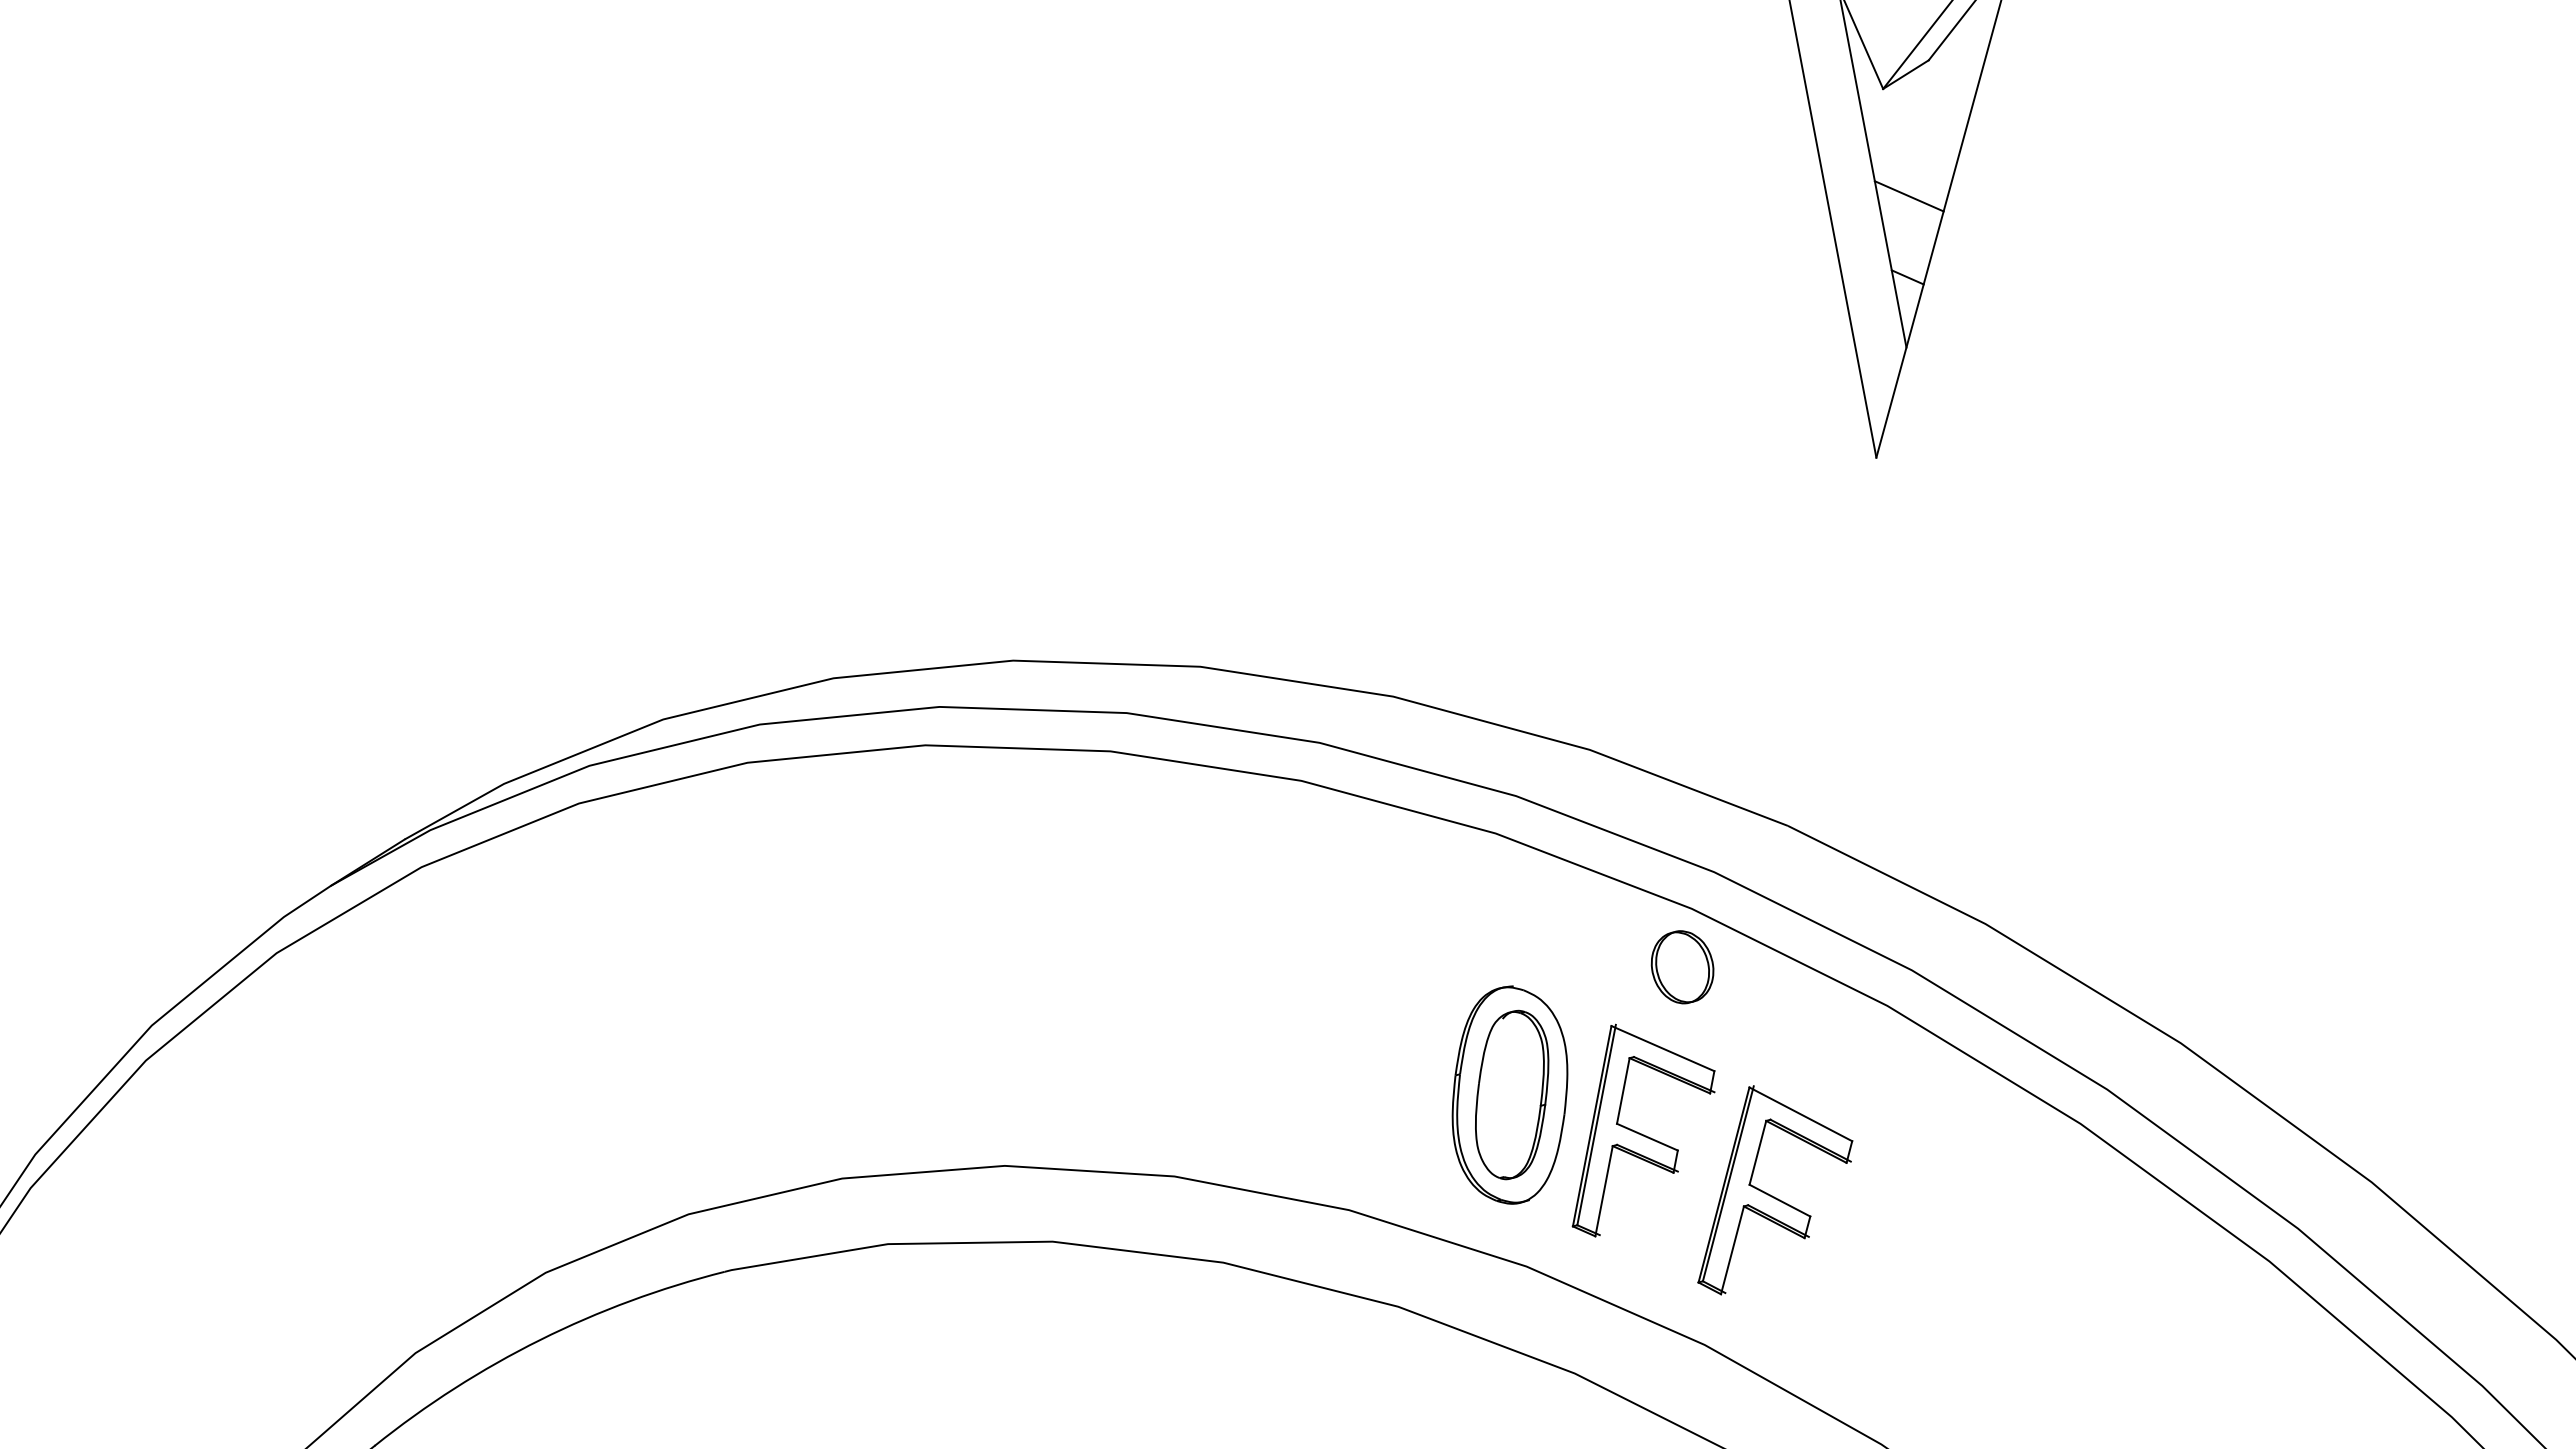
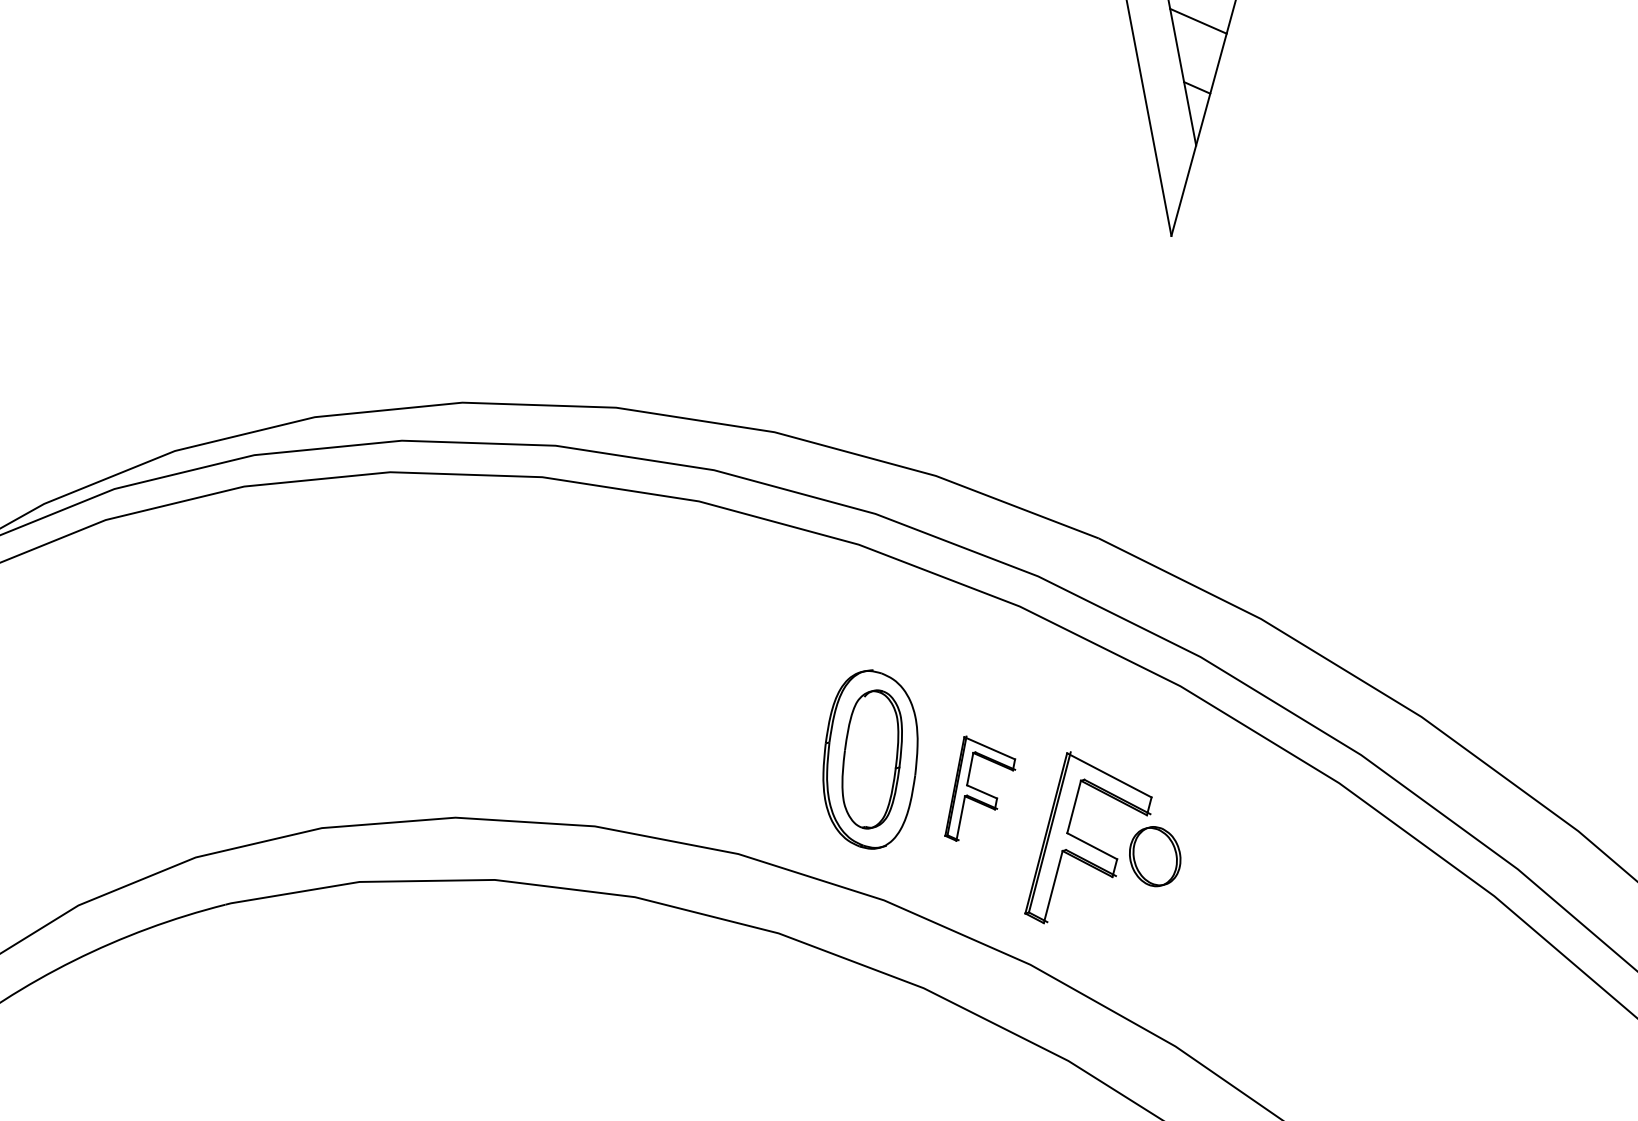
part: (1682, 967) -> (1155, 856), moved
part: (1643, 1130) -> (980, 788), size x0.6

